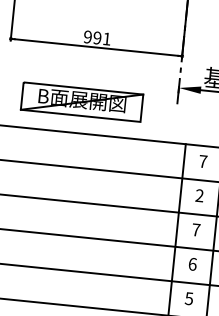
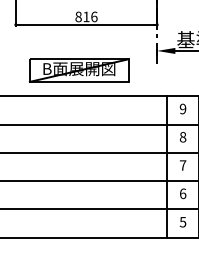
text: (97, 37) -> (86, 16), 991 -> 816
text: (202, 160) -> (182, 108), 7 -> 9
text: (198, 196) -> (182, 137), 2 -> 8

